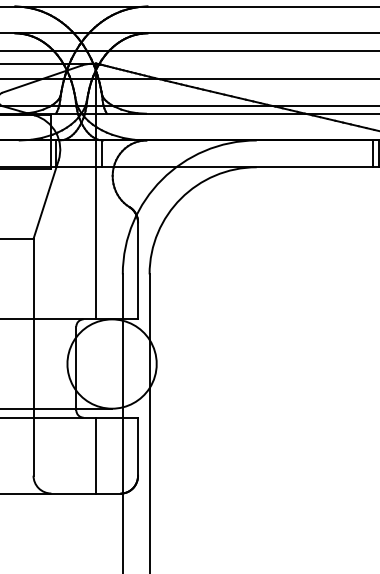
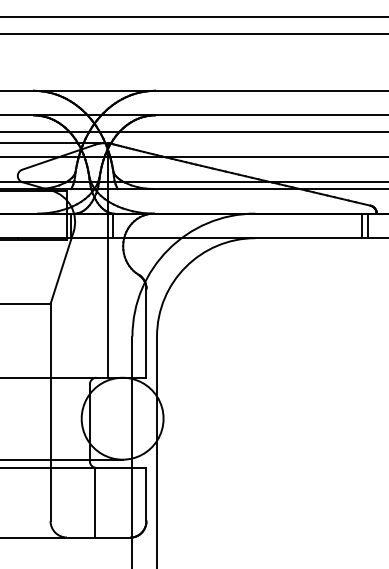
line: (95, 455) -> (94, 502), moved

